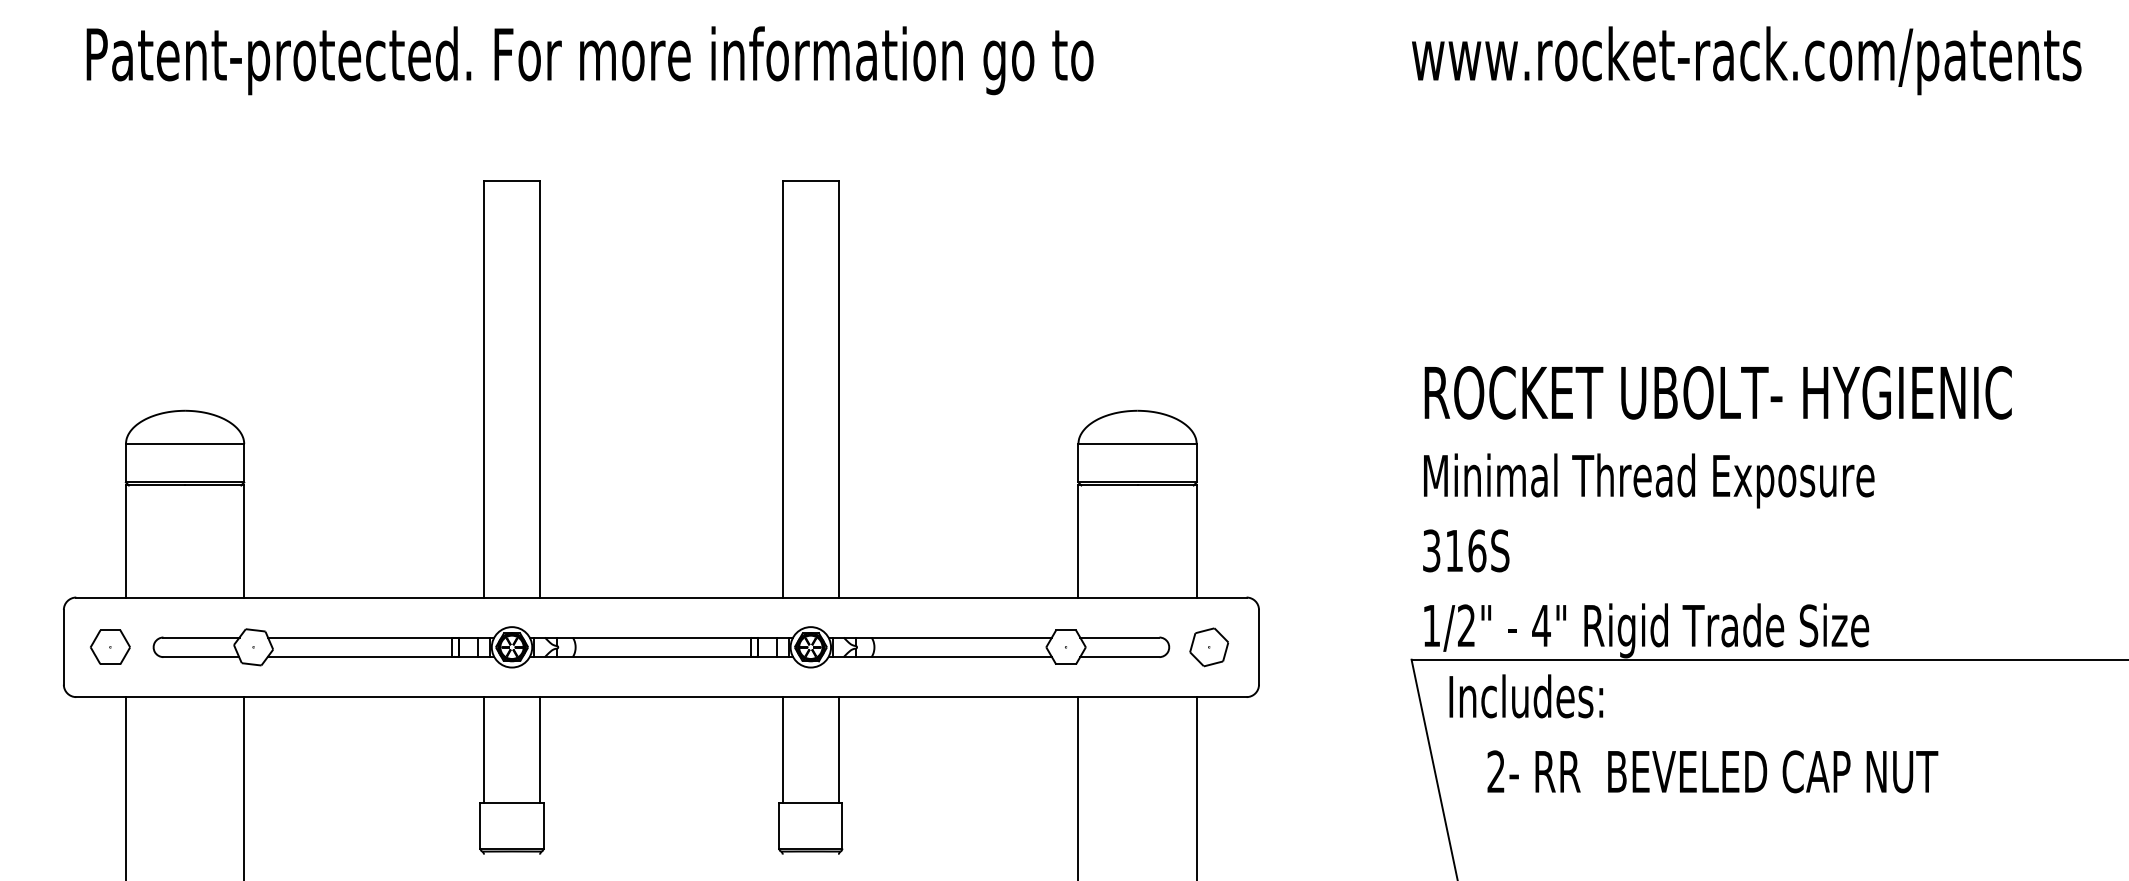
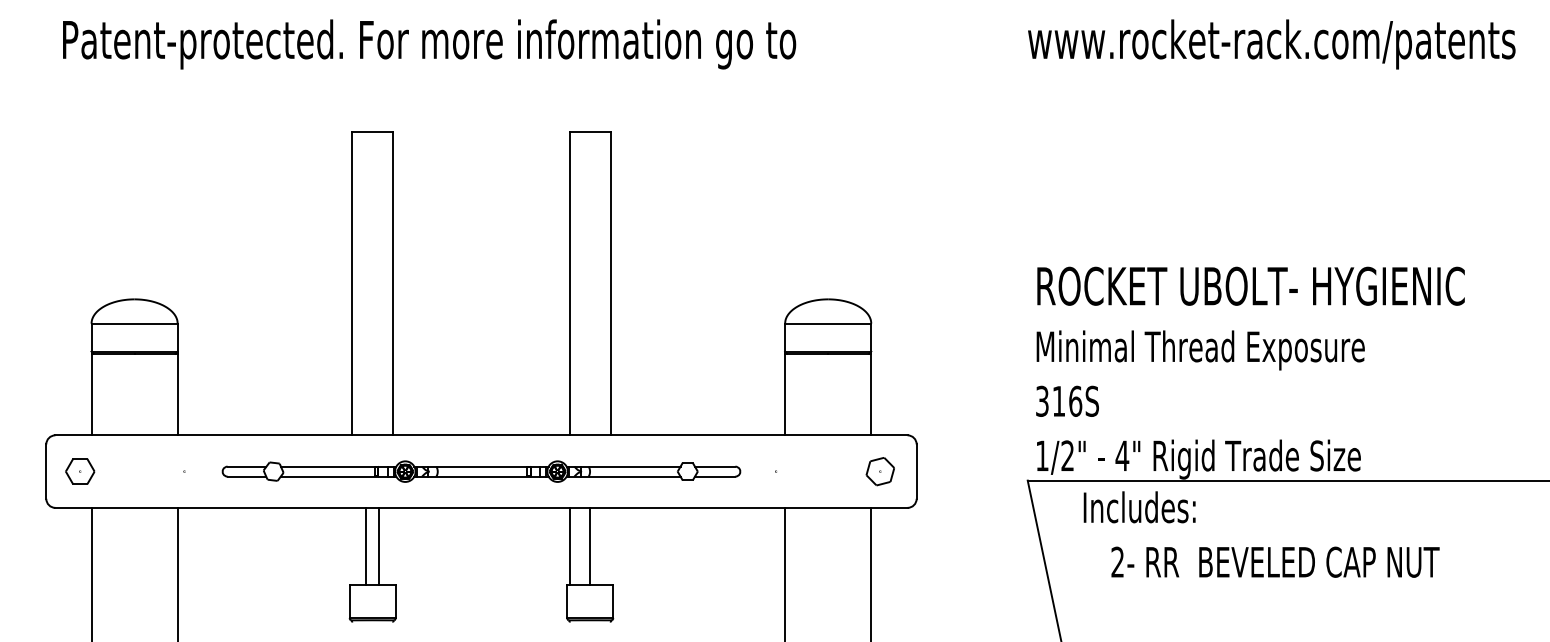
part: (661, 647) -> (481, 471), size x0.7
text: (1693, 733) -> (1261, 534), moved
line: (483, 750) -> (378, 546), moved
line: (540, 750) -> (365, 546), moved
line: (838, 750) -> (589, 546), moved

